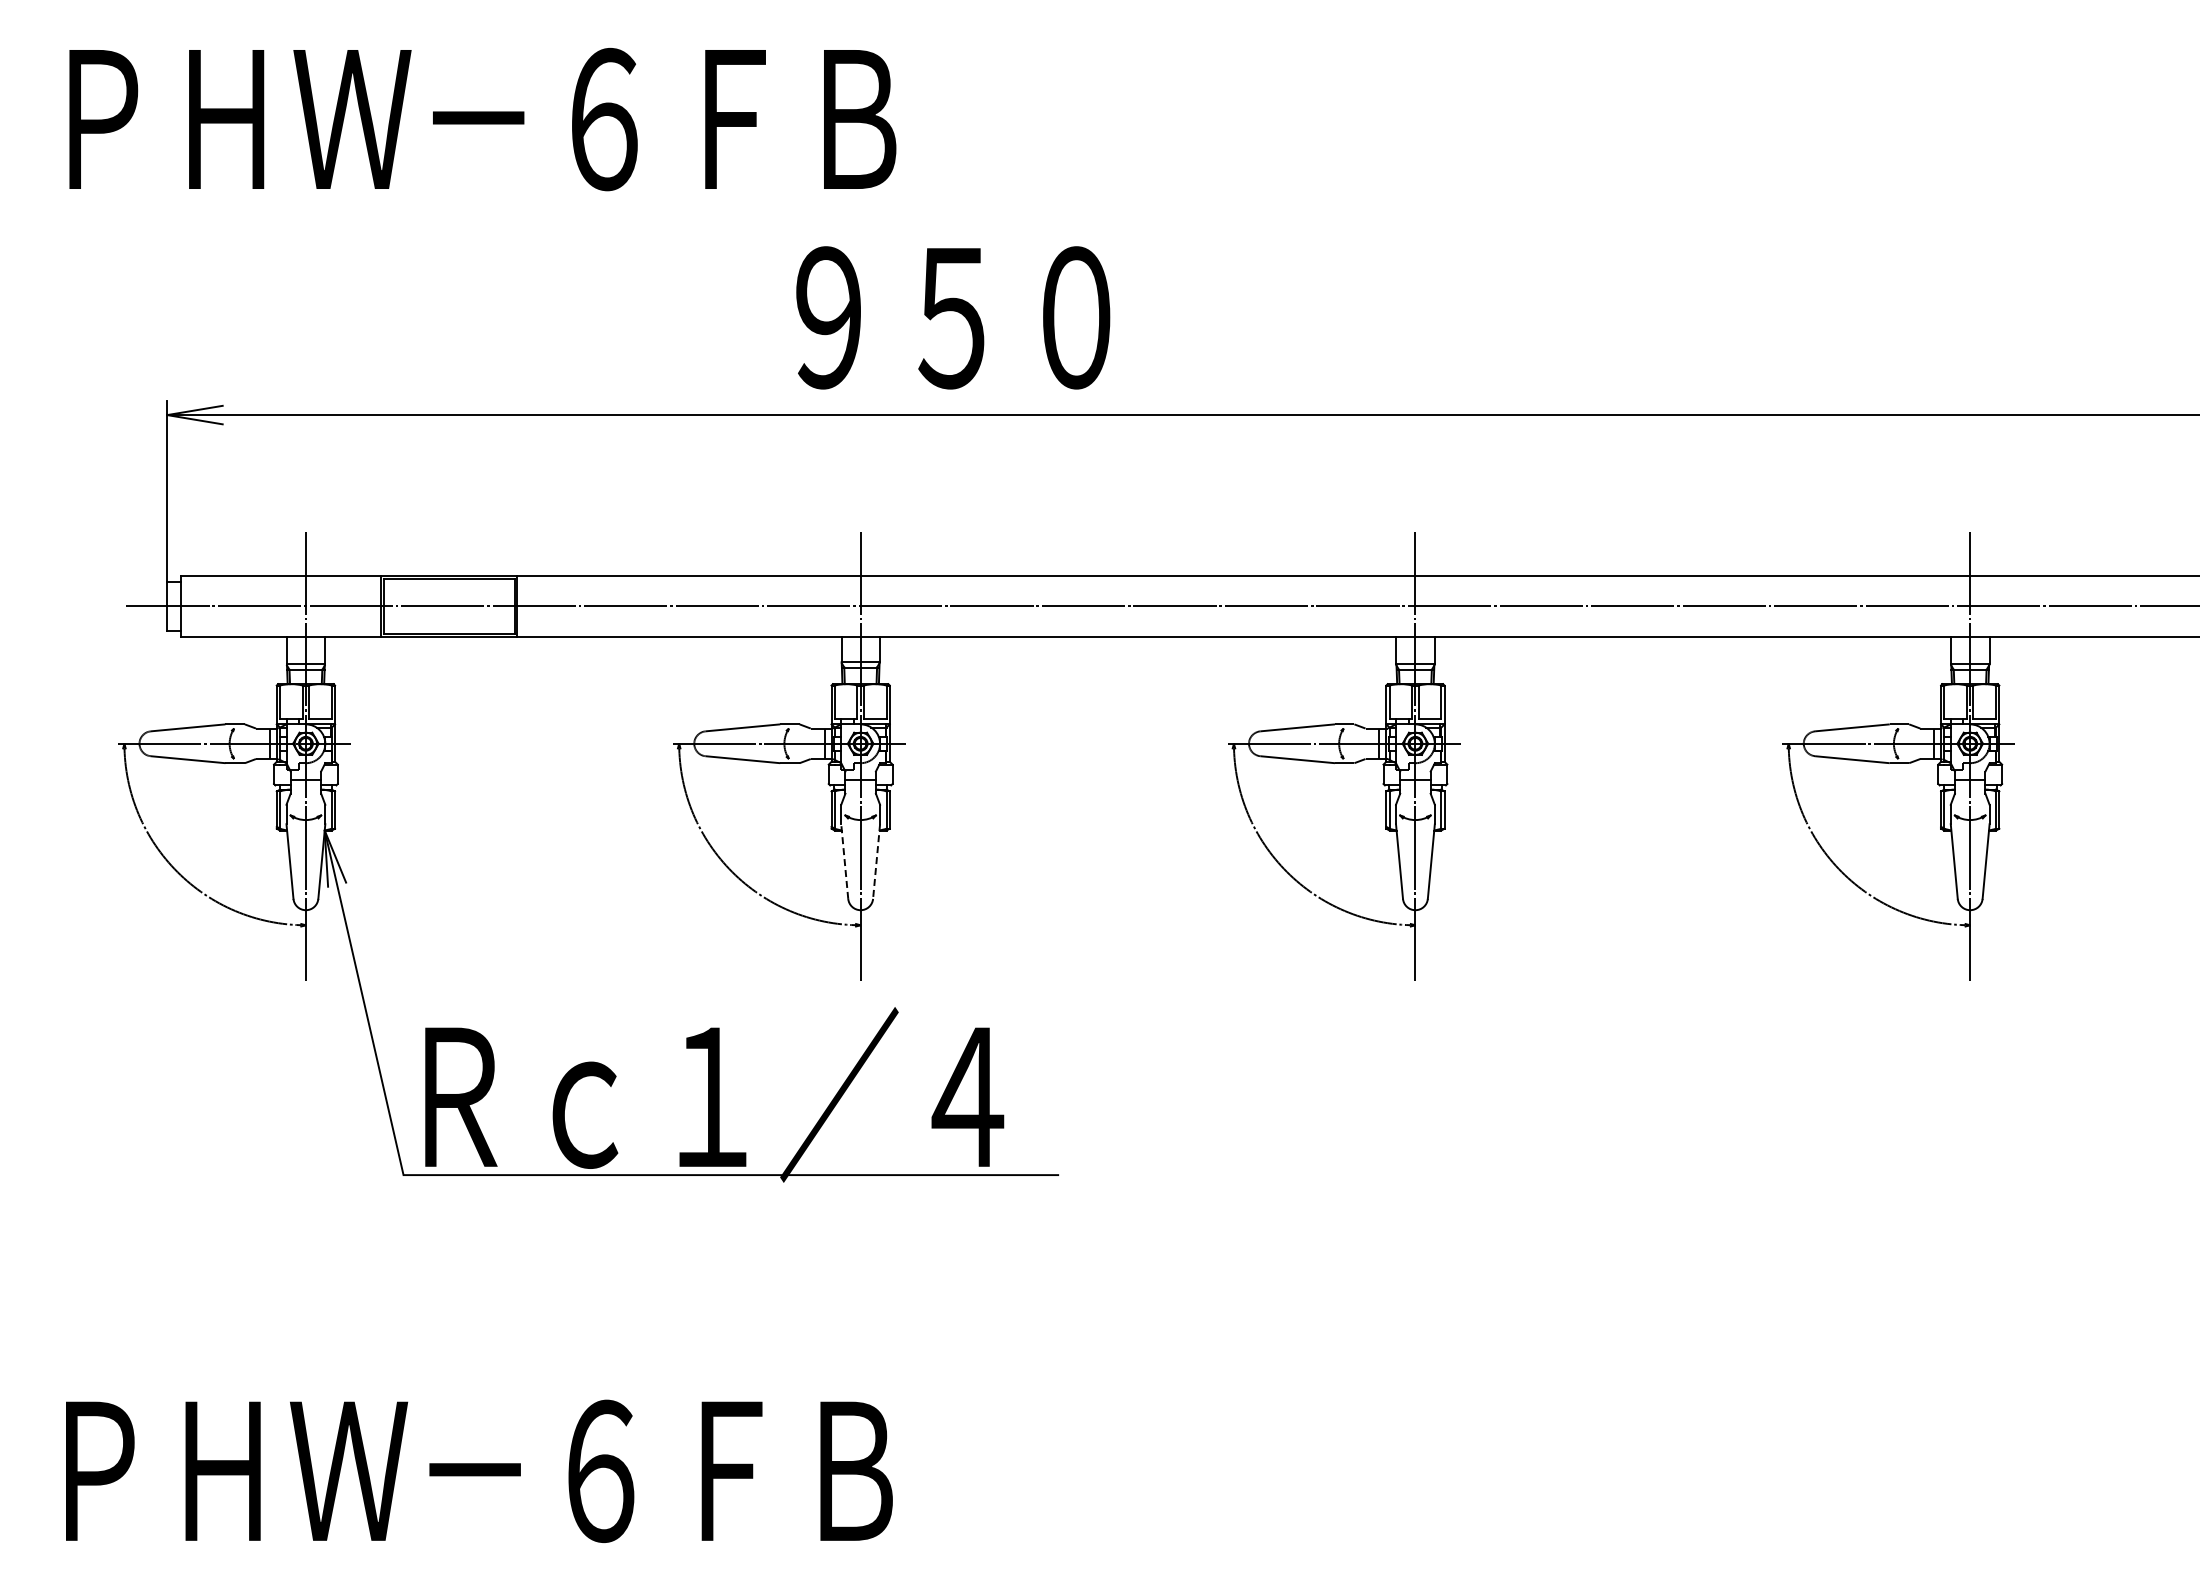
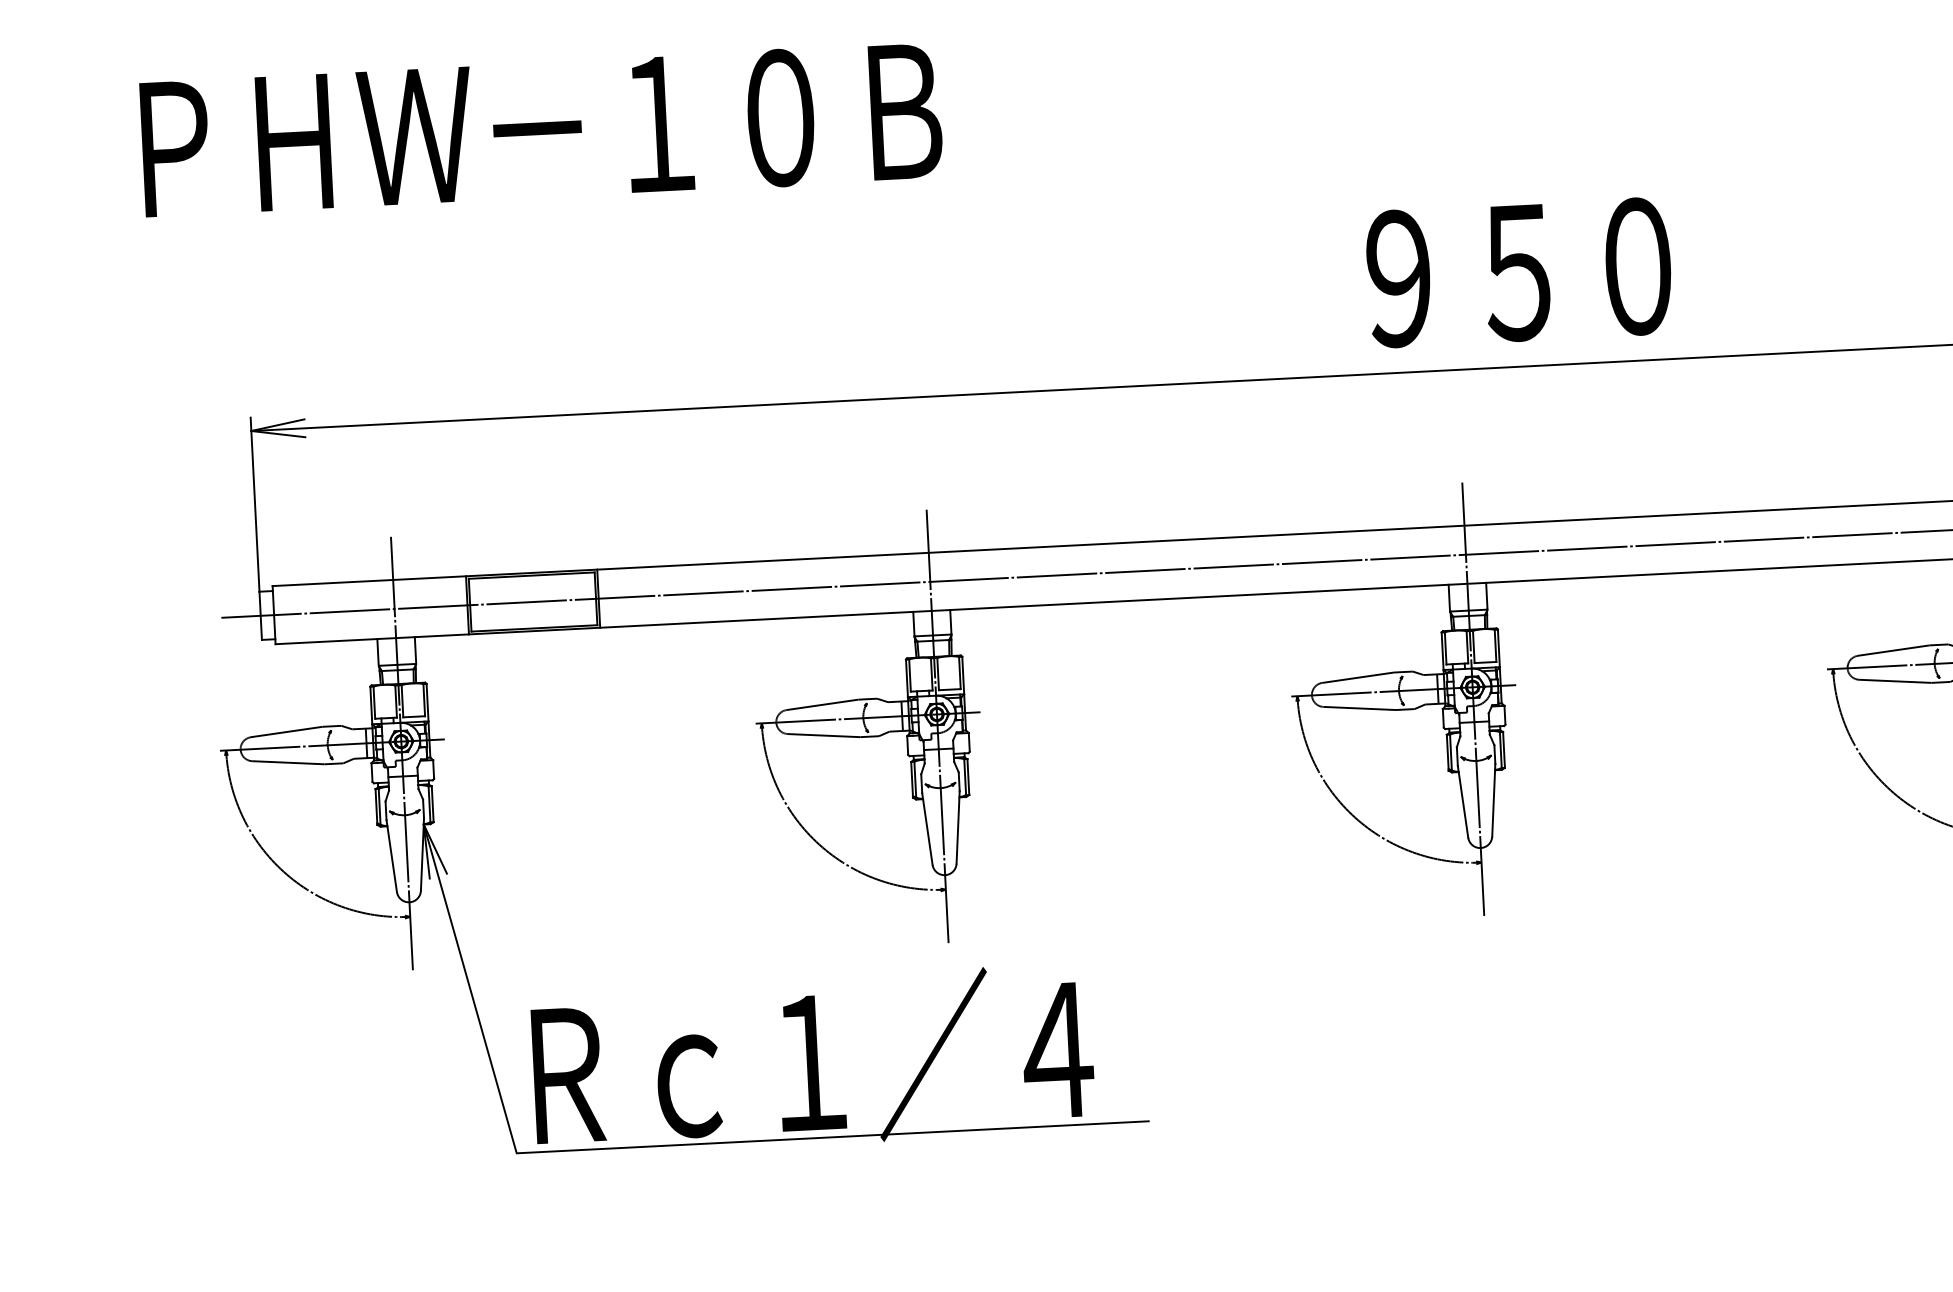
text: (668, 119) -> (720, 121), ＰＨＷ－６ＦＢ -> ＰＨＷ－１０Ｂ
text: (953, 317) -> (1519, 272), moved
line: (844, 861) -> (927, 828), dashed -> solid
line: (876, 862) -> (958, 828), dashed -> solid

